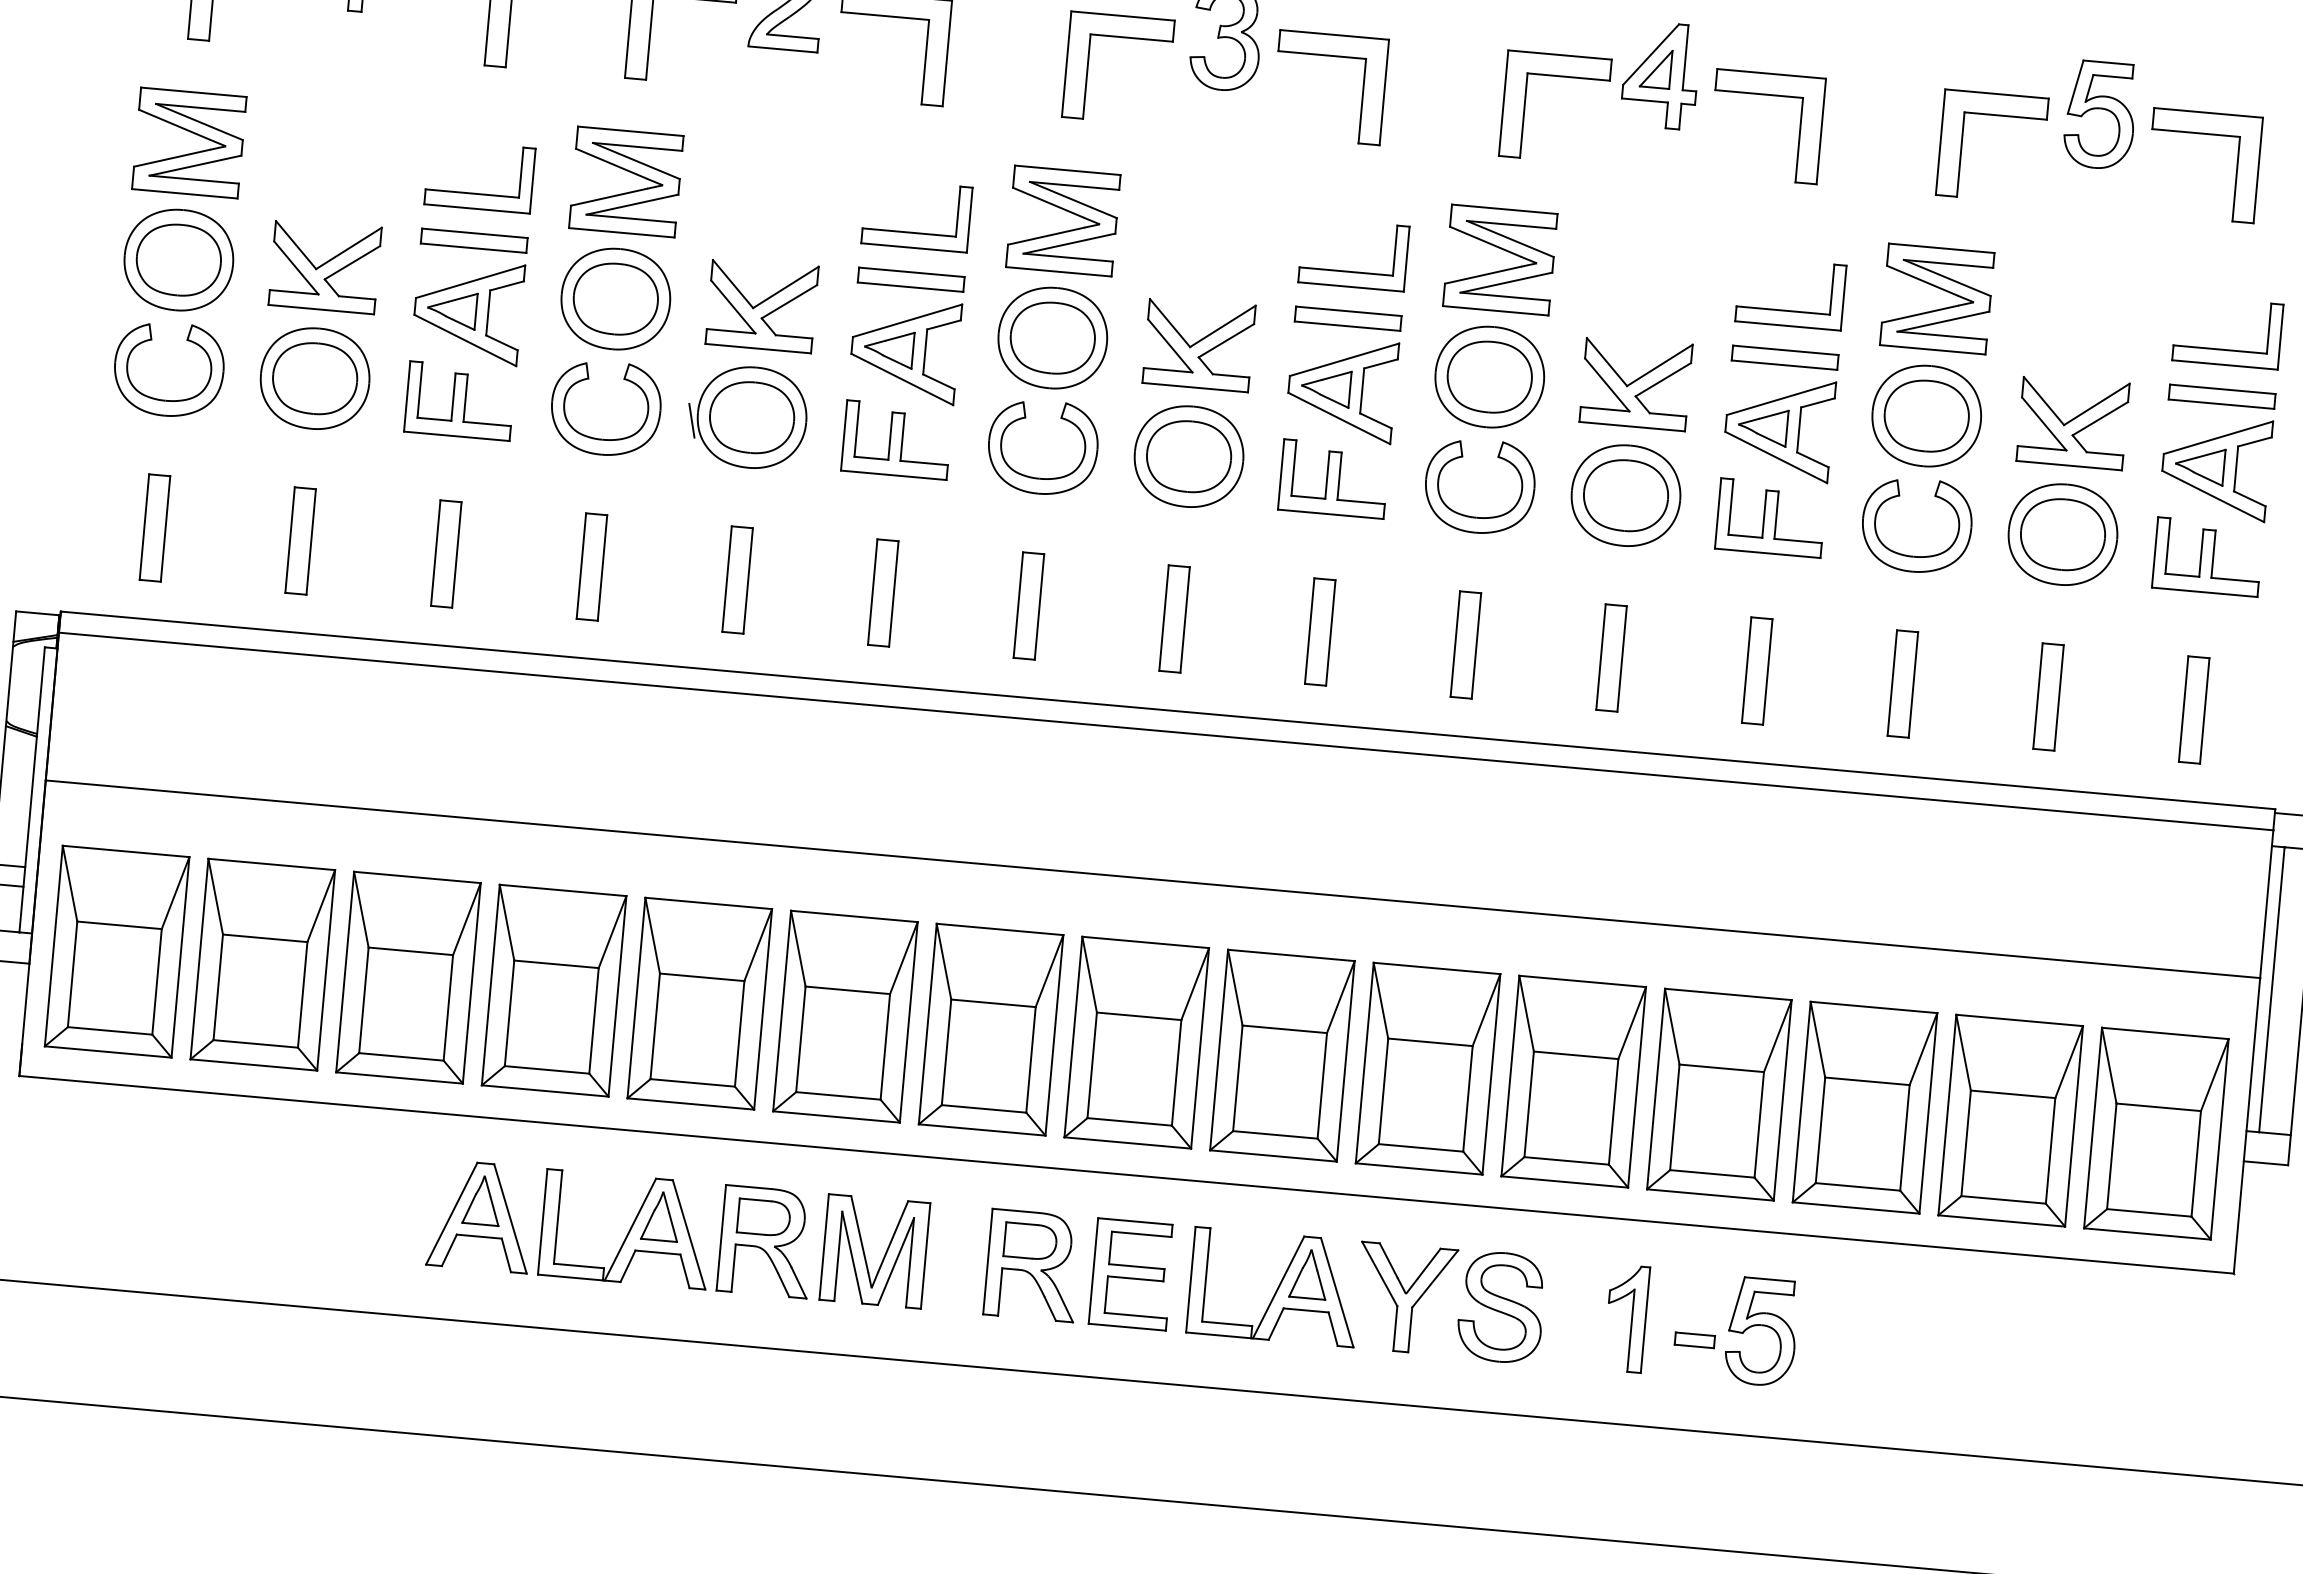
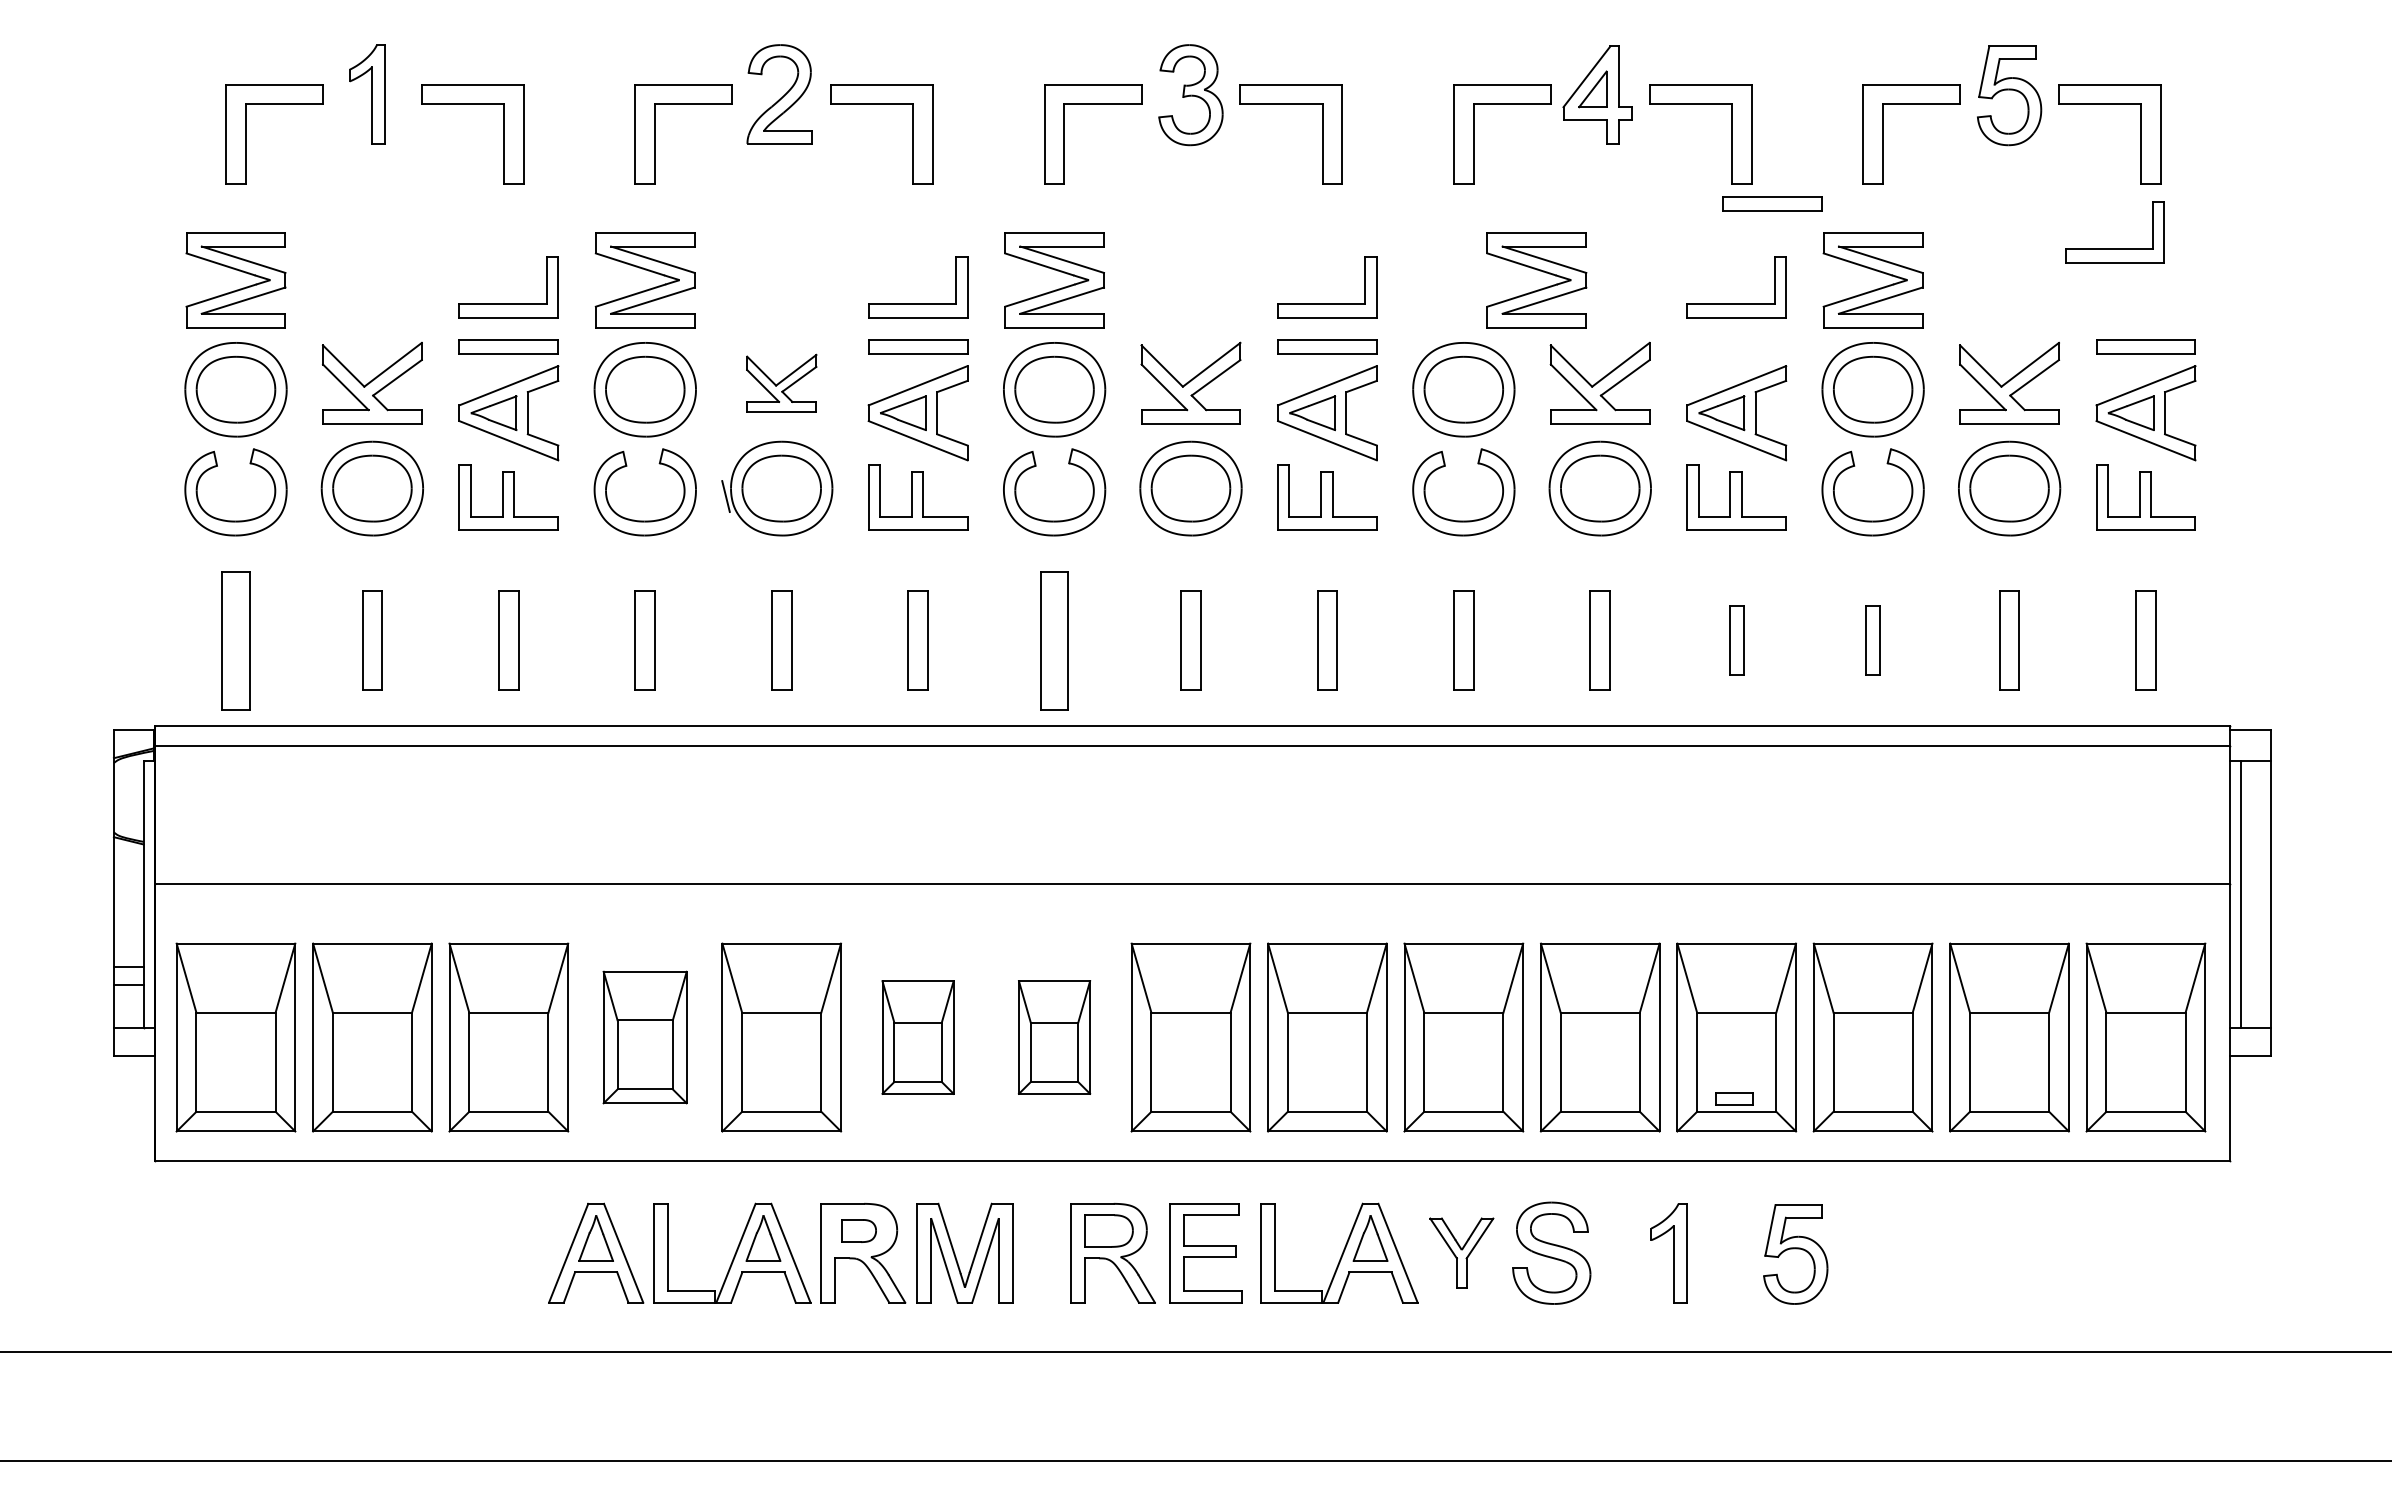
part: (1503, 269) -> (1540, 288), moved
part: (761, 304) -> (781, 382), size x0.7
part: (2225, 349) -> (2114, 248), moved
part: (1785, 356) -> (1772, 203), moved
part: (154, 527) -> (235, 640), size x1.4
part: (1028, 605) -> (1054, 640), size x1.4
part: (1757, 670) -> (1736, 640), size x0.7
part: (1902, 683) -> (1872, 640), size x0.7
part: (553, 990) -> (644, 1037), size x0.7
part: (844, 1016) -> (917, 1037), size x0.6
part: (991, 1029) -> (1054, 1037), size x0.6
part: (764, 1217) -> (859, 1230), size x0.7
part: (1405, 1297) -> (1461, 1252), size x0.7
part: (1695, 1340) -> (1734, 1098), moved

